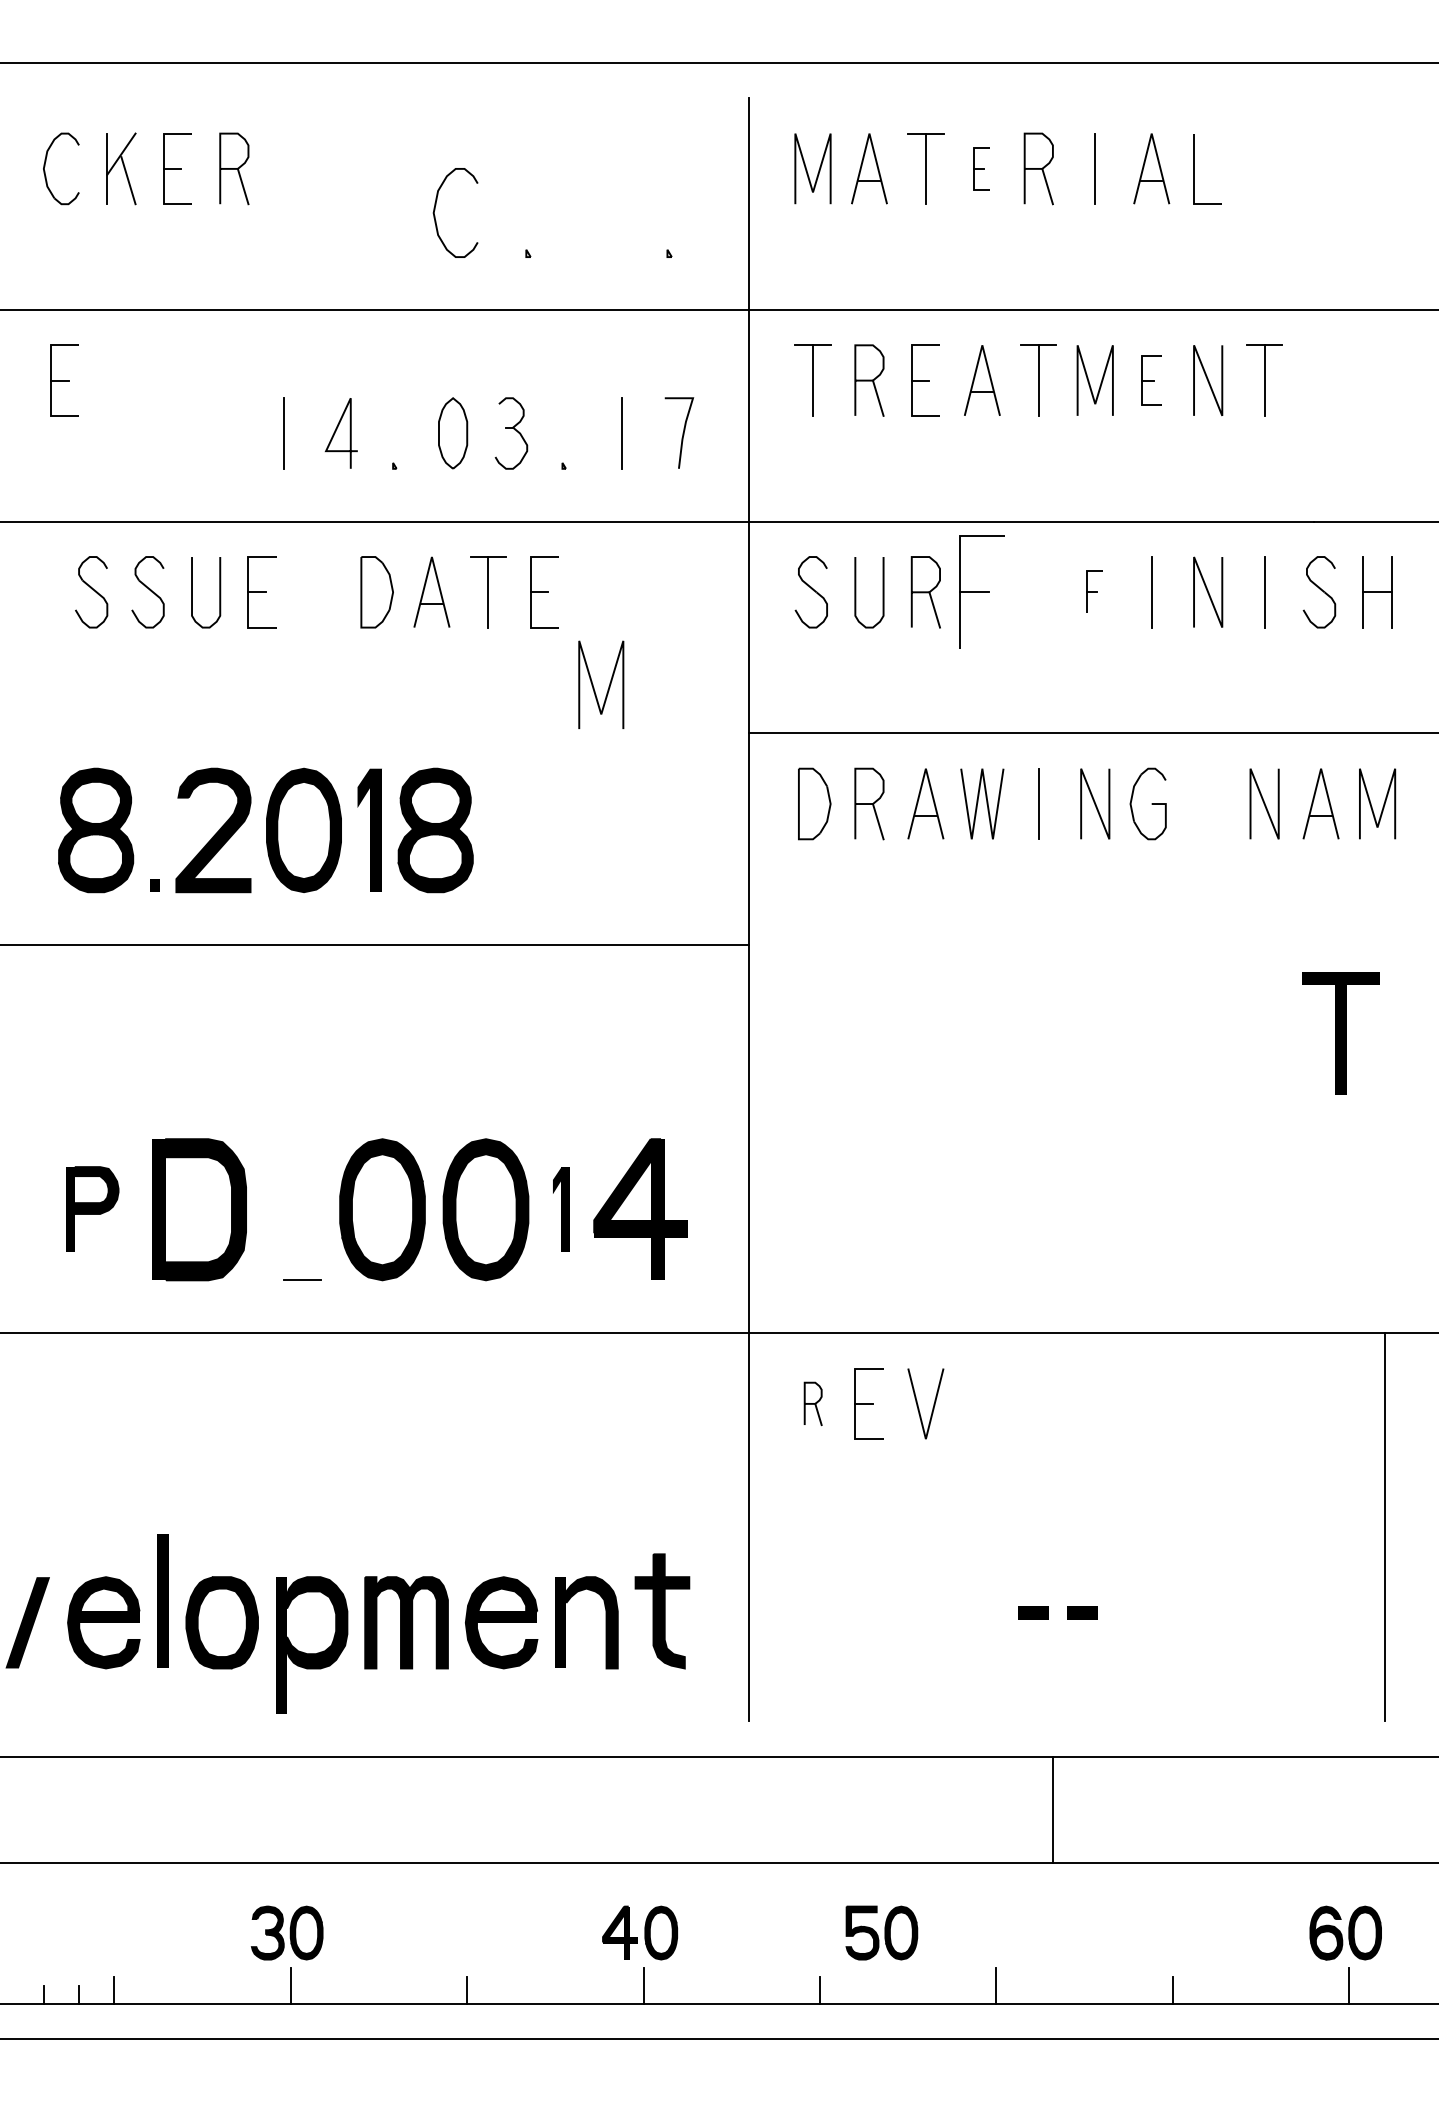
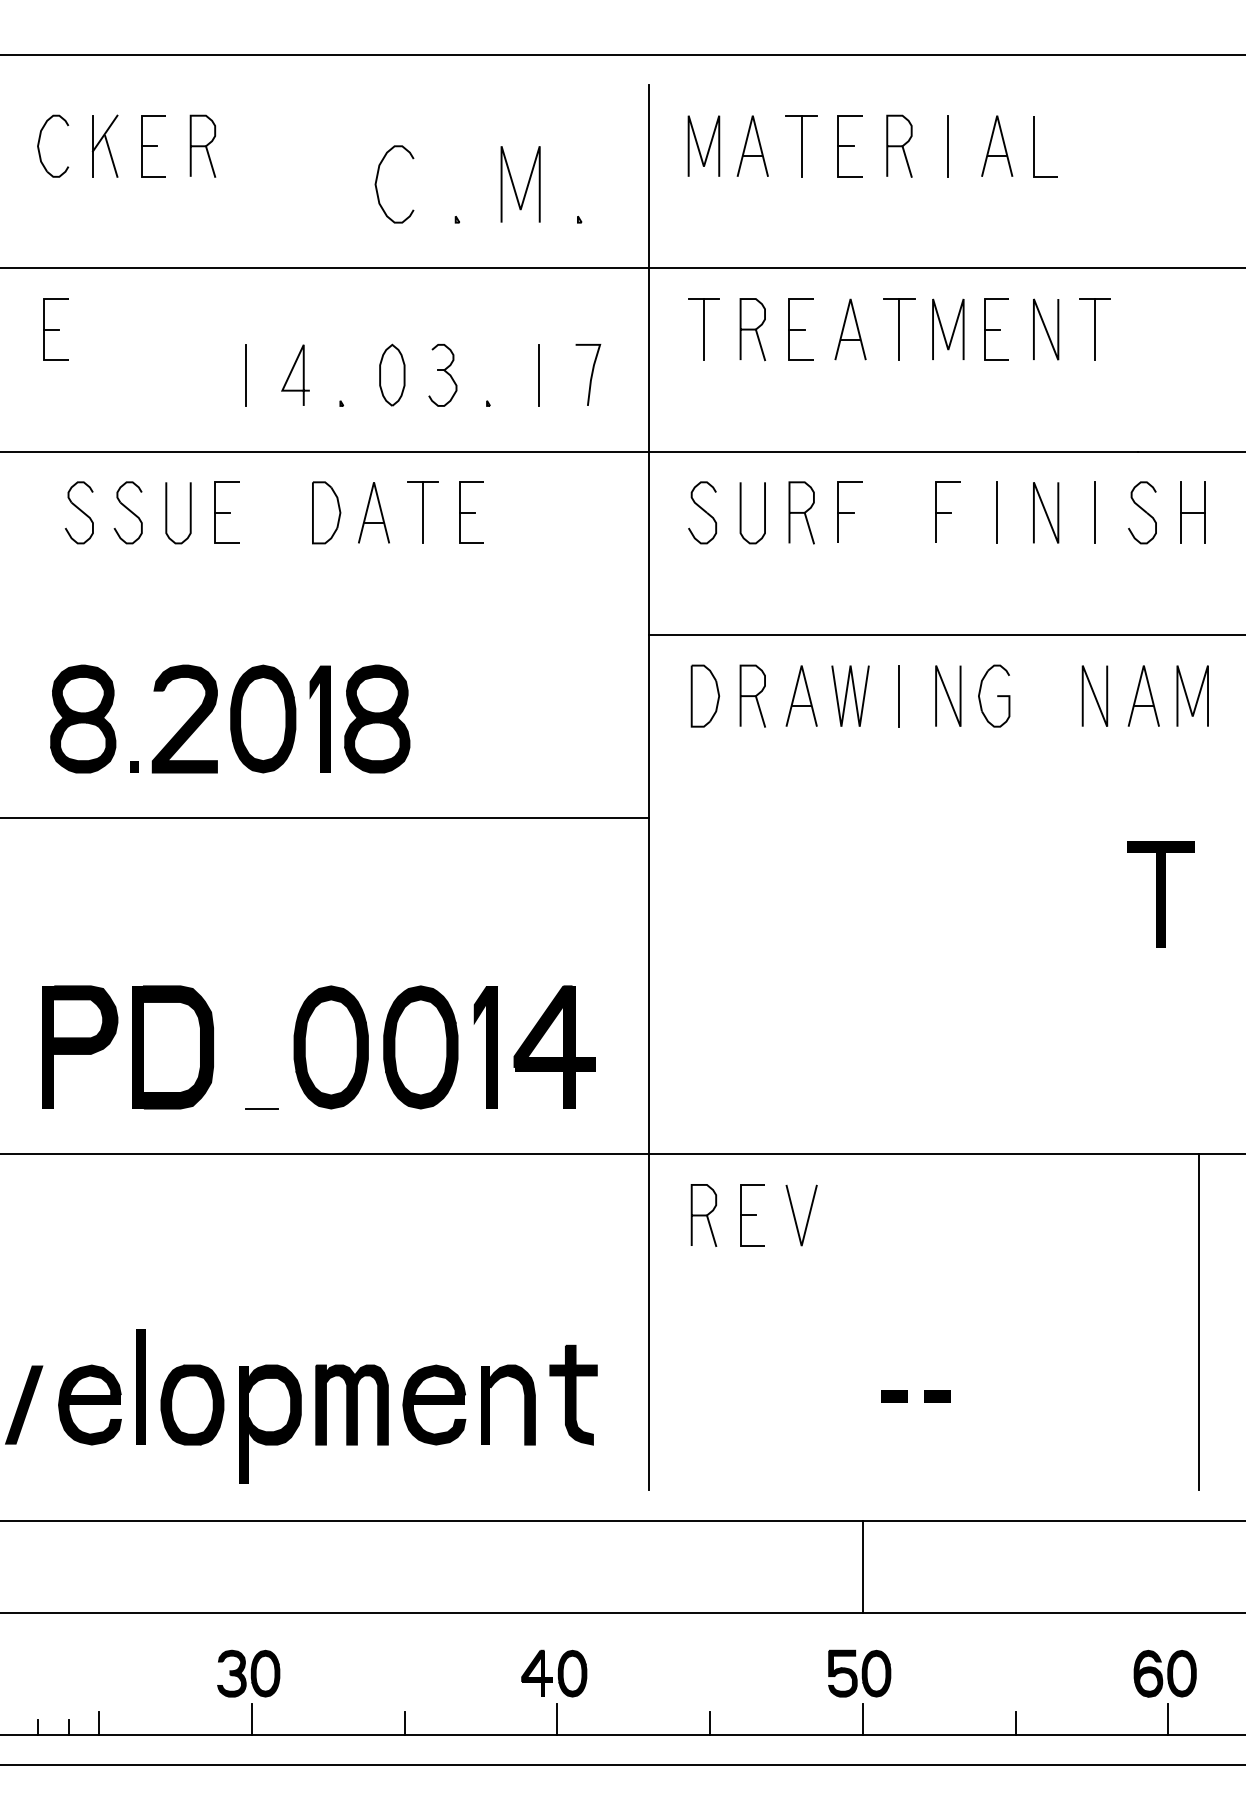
part: (981, 168) -> (849, 145), size x1.67
part: (1151, 380) -> (997, 329), size x1.43
part: (981, 591) -> (849, 512), size x0.62
part: (1094, 591) -> (947, 512), size x1.67
line: (608, 686) -> (526, 185), moved
part: (92, 1208) -> (80, 1046), size x1.67
part: (561, 1209) -> (486, 1047), size x1.67
part: (813, 1403) -> (704, 1215), size x1.67
line: (1053, 1809) -> (862, 1566), moved
part: (881, 1932) -> (859, 1673), moved

